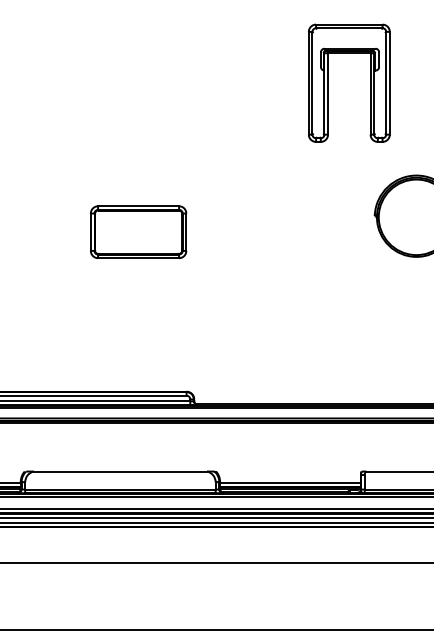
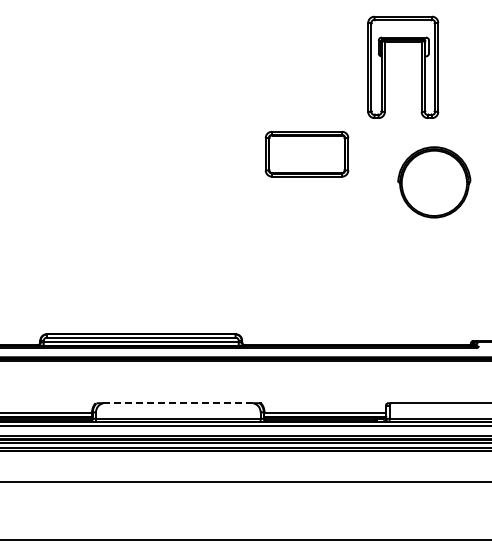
part: (328, 82) -> (385, 66), moved
part: (137, 231) -> (306, 153), moved
line: (120, 471) -> (178, 403), solid -> dashed

